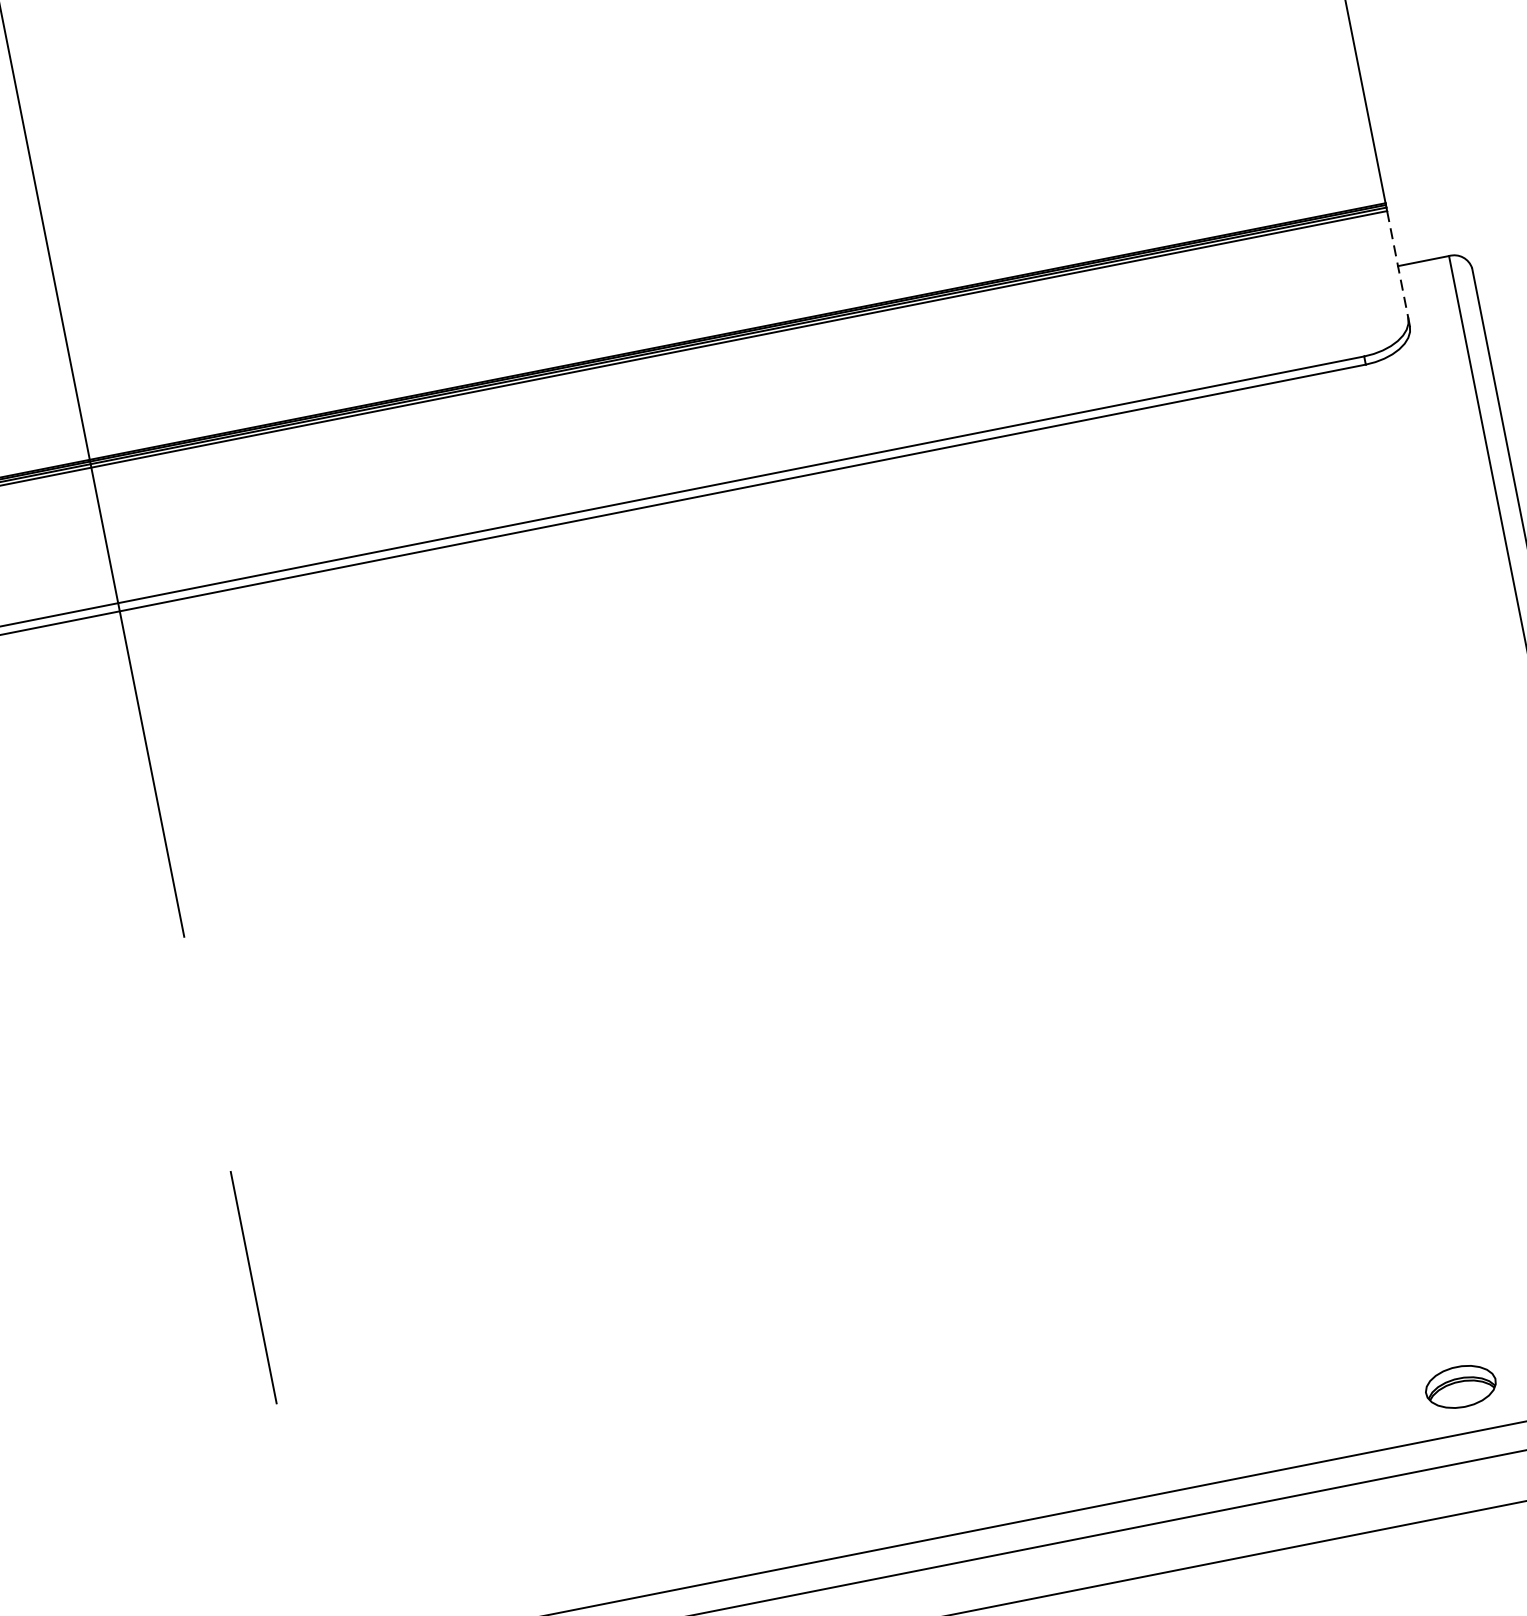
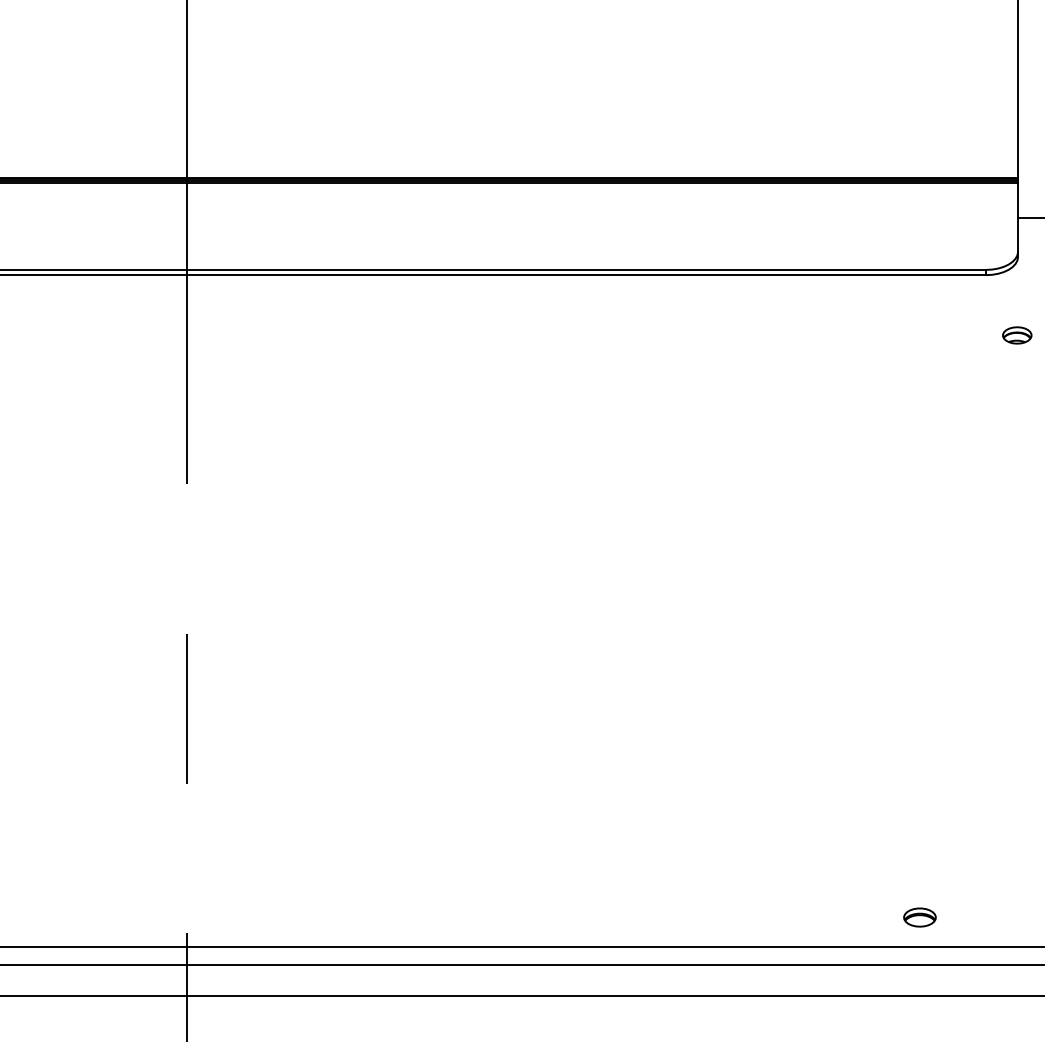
line: (1398, 264) -> (1018, 217), dashed -> solid
part: (1433, 449) -> (1017, 335), added
part: (1460, 1386) -> (919, 917), size x0.71

